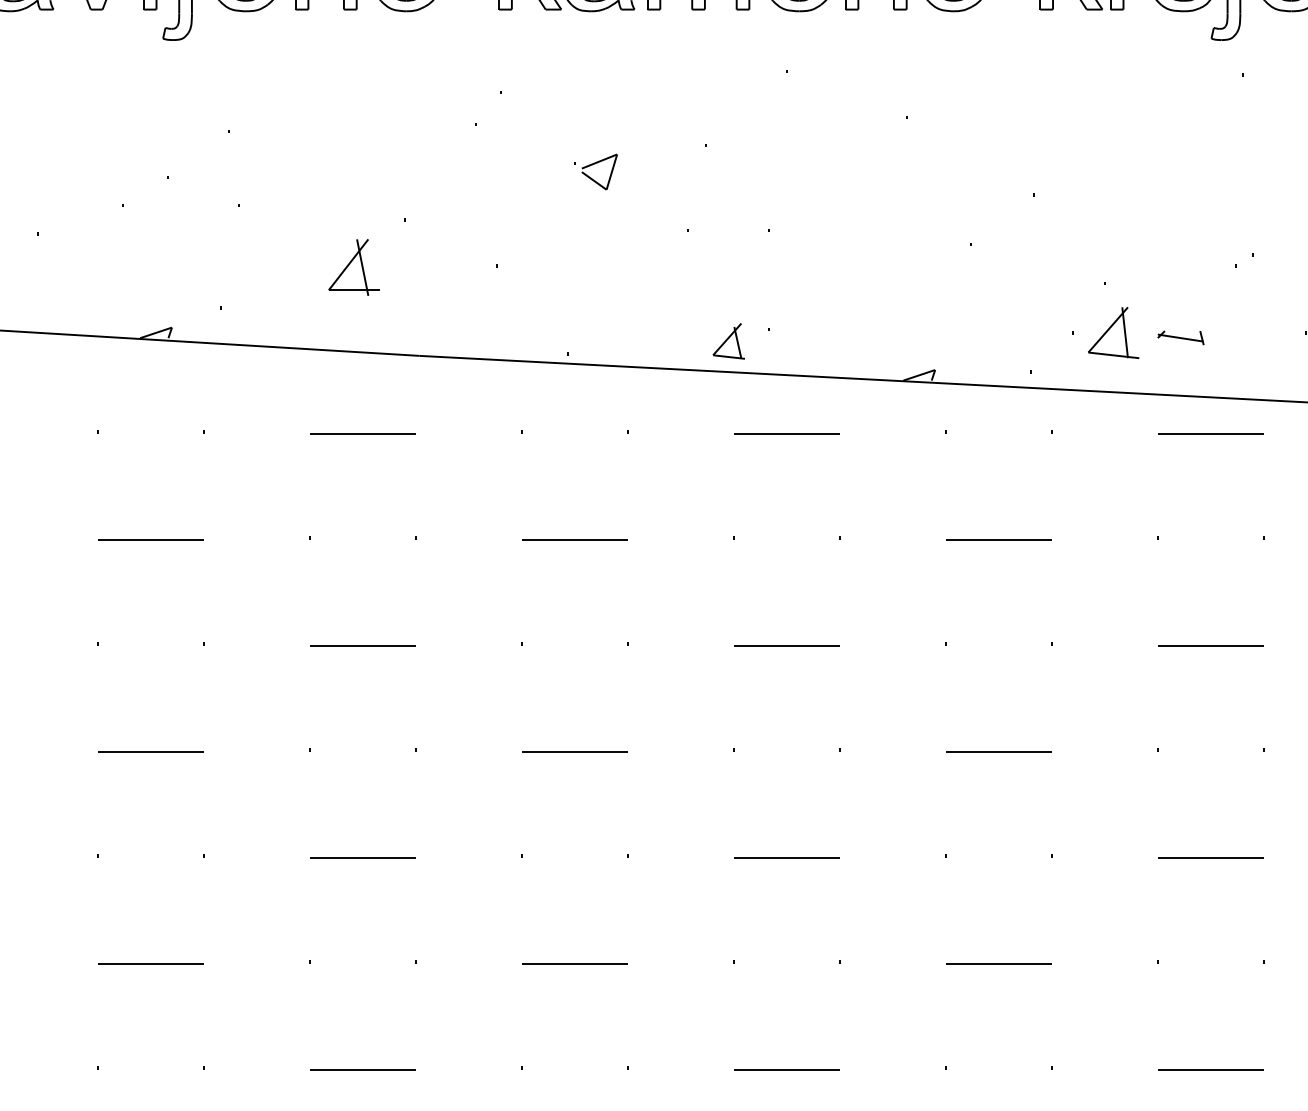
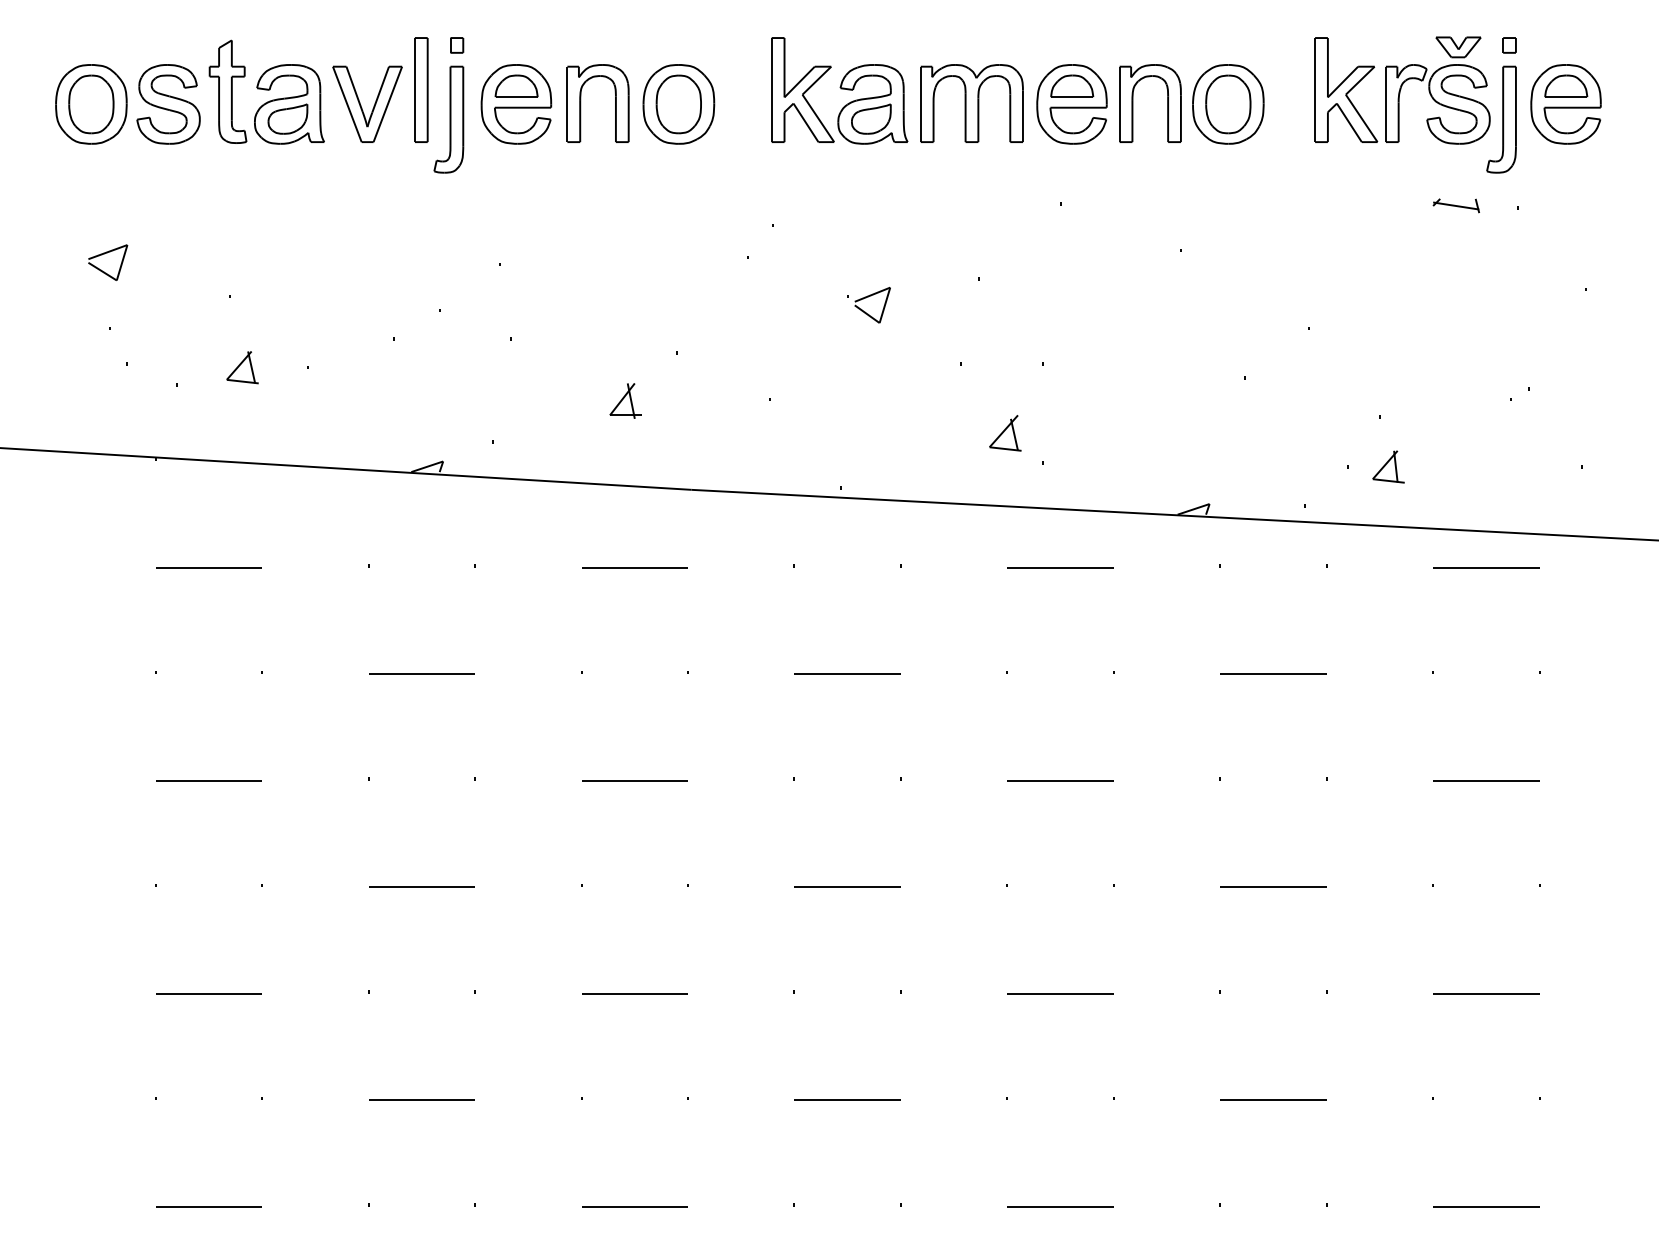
part: (353, 266) -> (625, 400), size x0.62
part: (1113, 332) -> (1388, 466), size x0.62
part: (1180, 337) -> (1455, 205), moved
part: (728, 341) -> (1005, 433), moved

